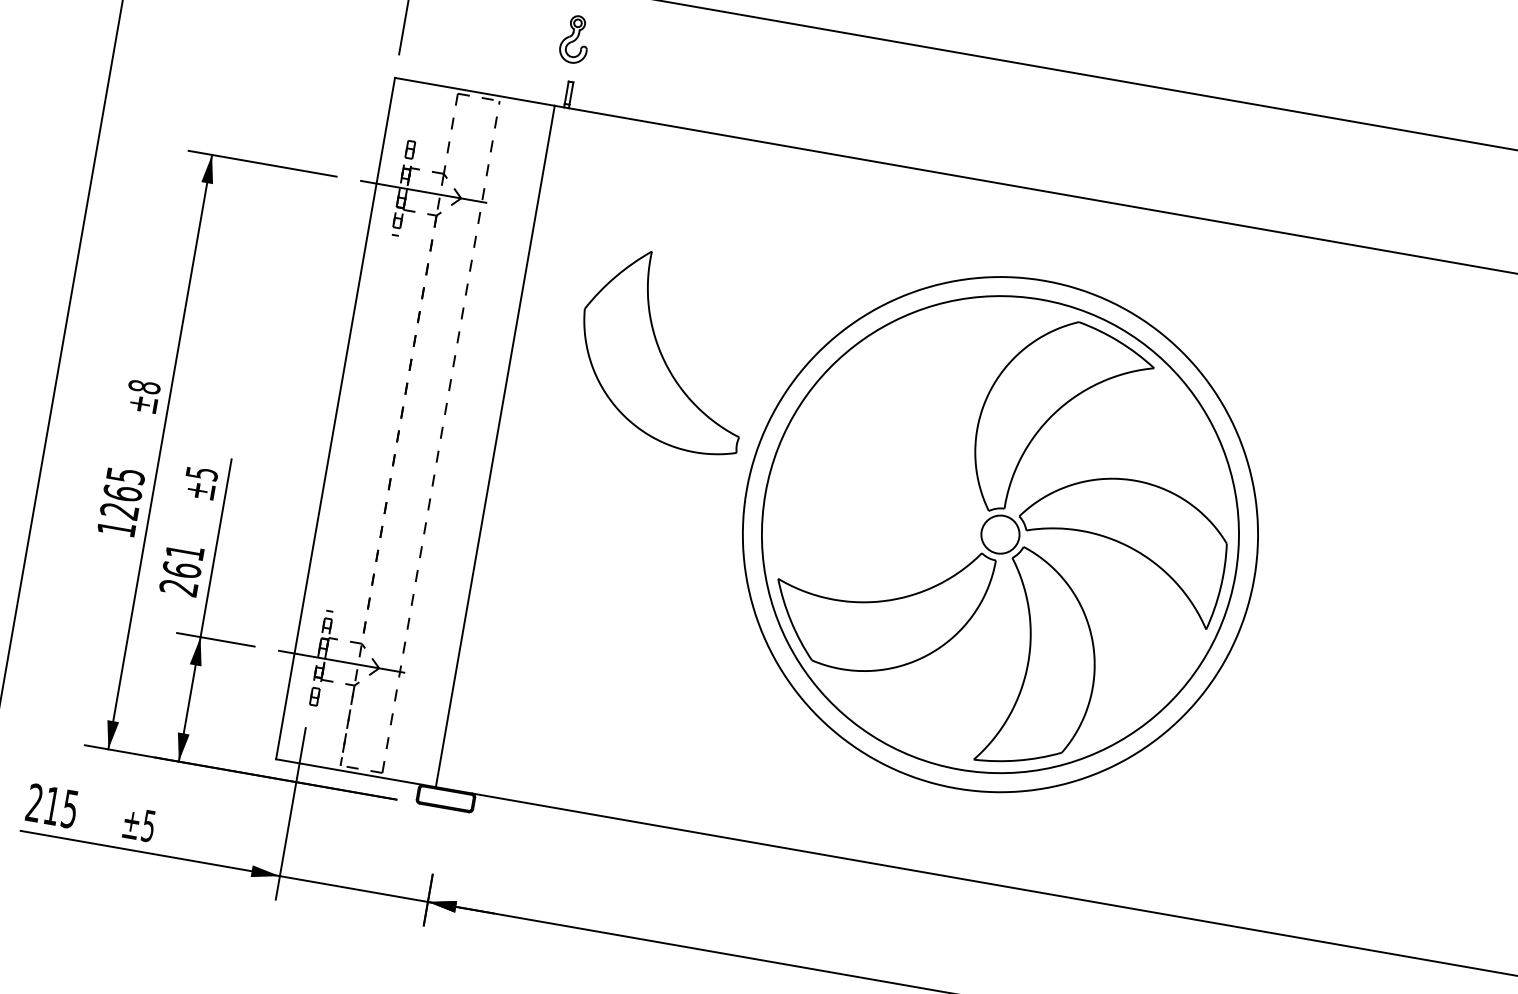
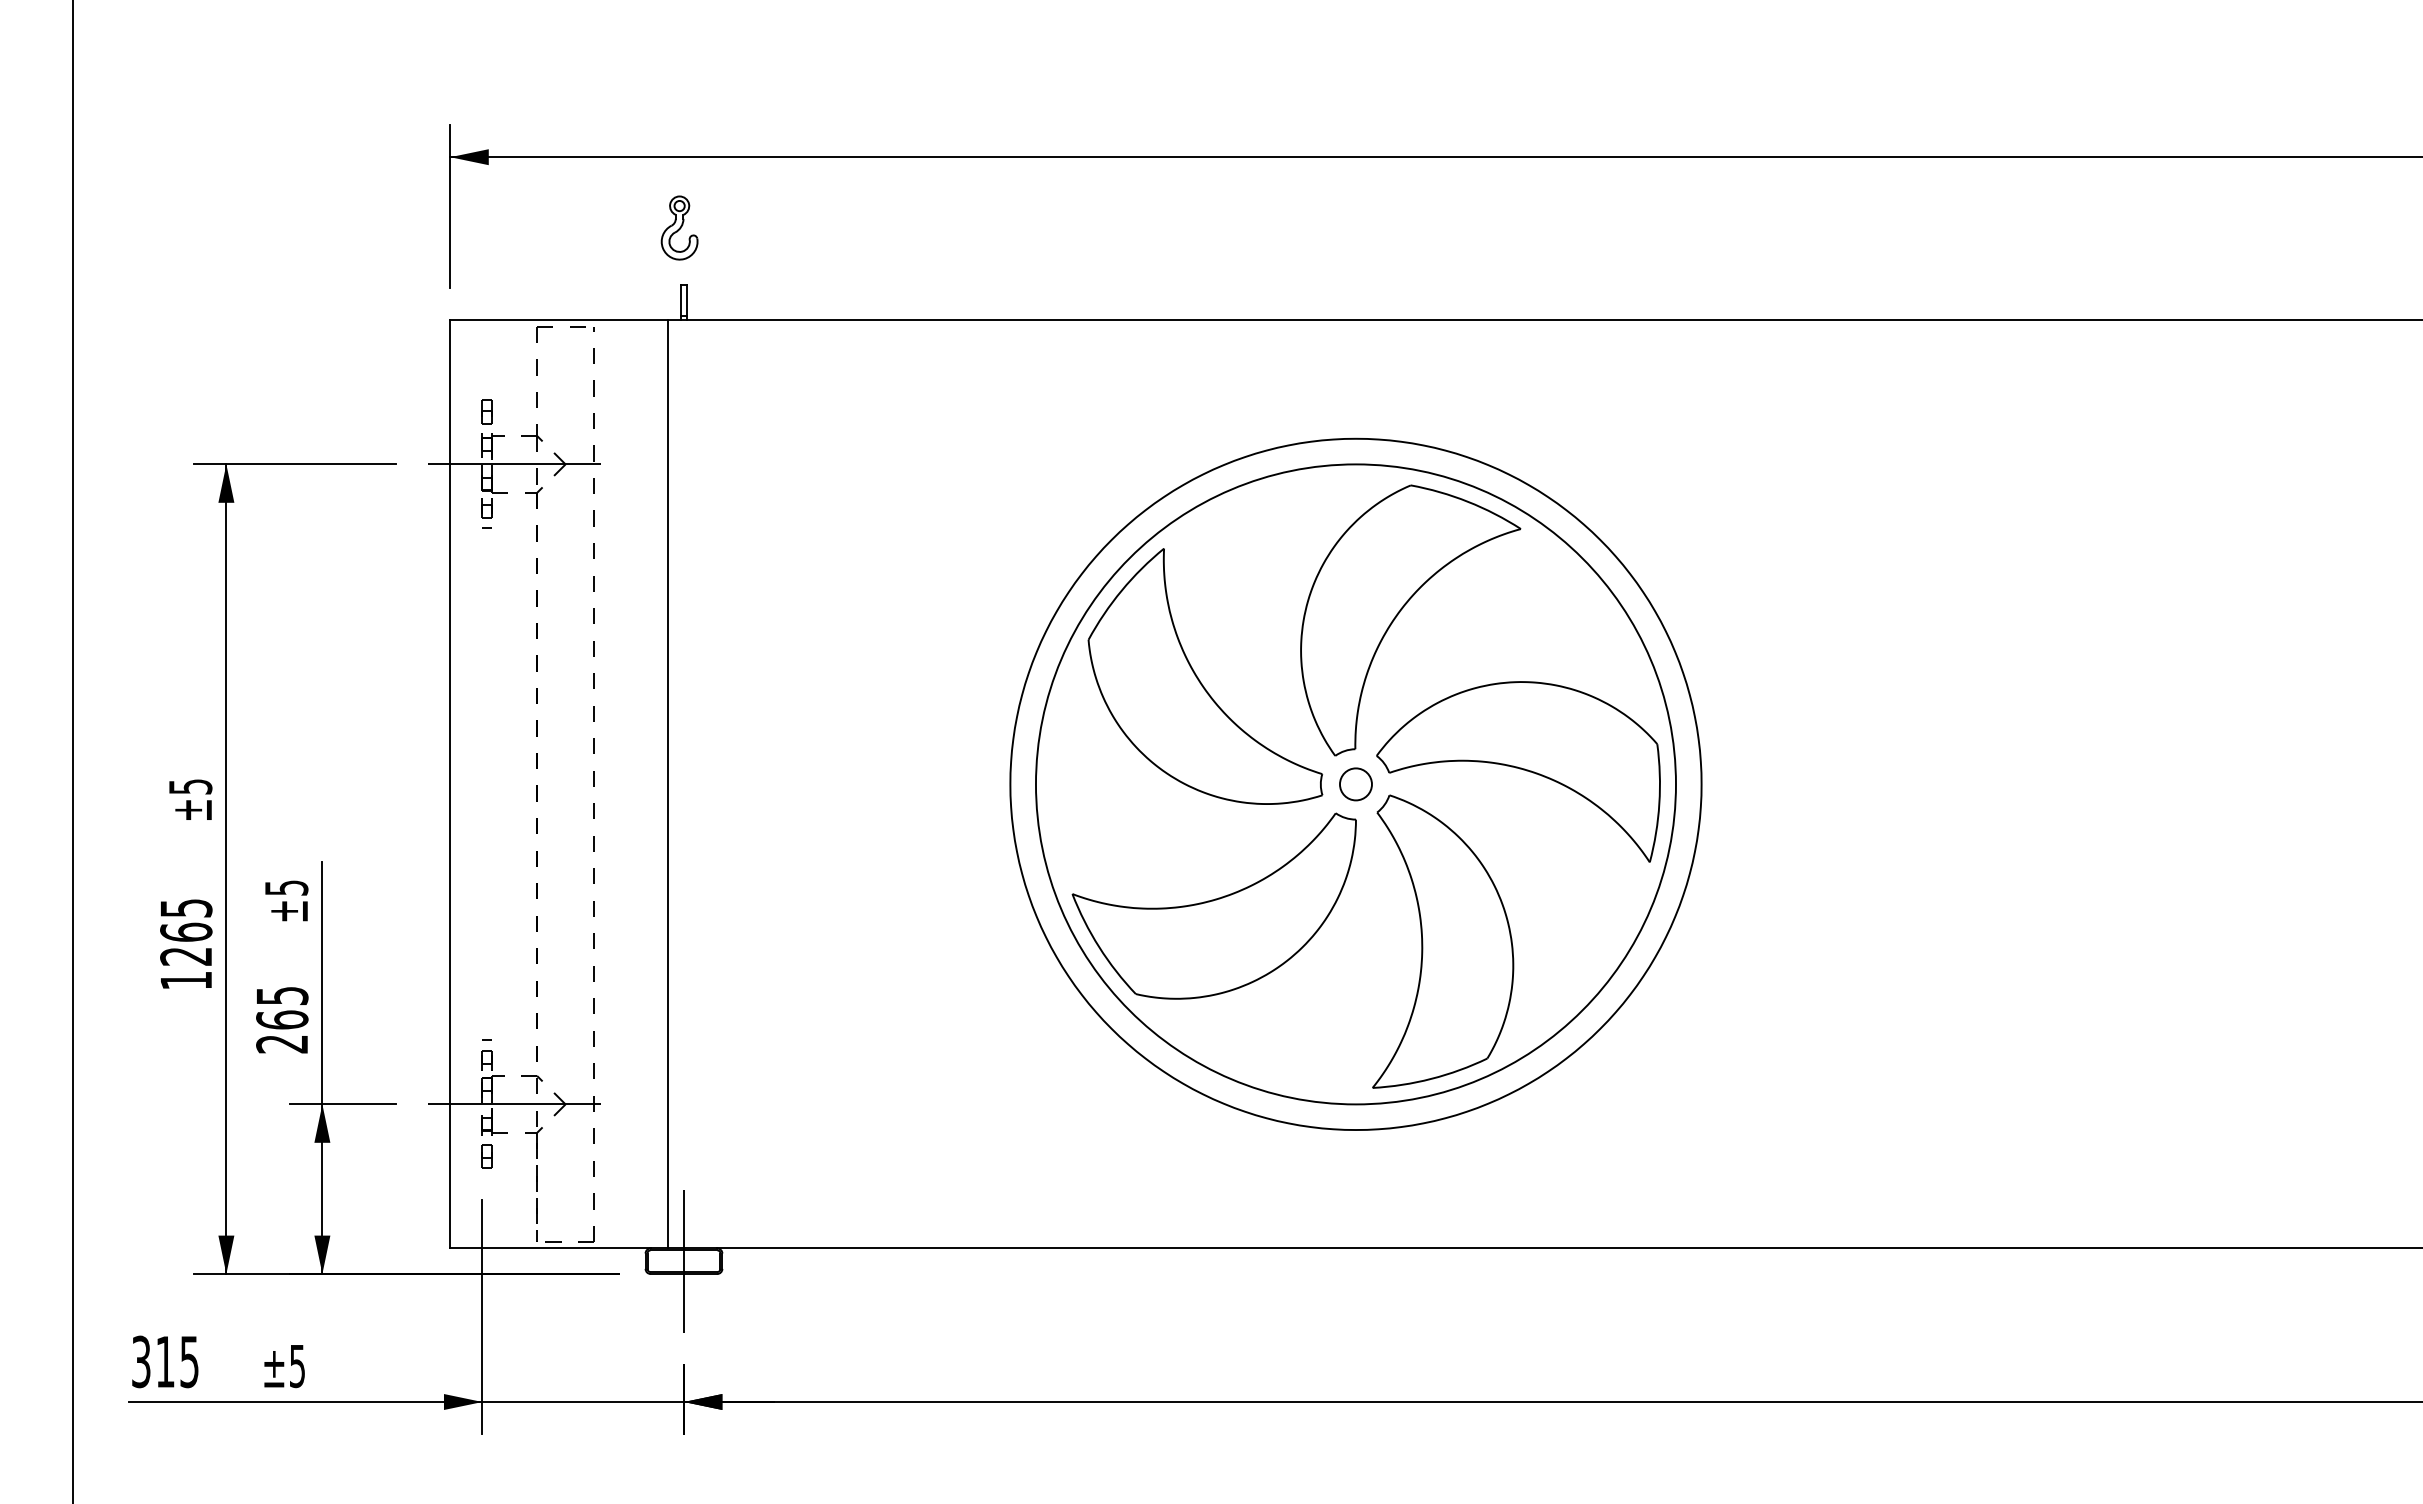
part: (661, 353) -> (1200, 680), moved
text: (144, 386) -> (190, 786), ±8 -> ±5
circle: (1000, 534) -> (1355, 784), size x0.62
text: (185, 552) -> (282, 995), 261 -> 265
line: (445, 798) -> (683, 1260), added
text: (34, 802) -> (141, 1361), 215 -> 315

